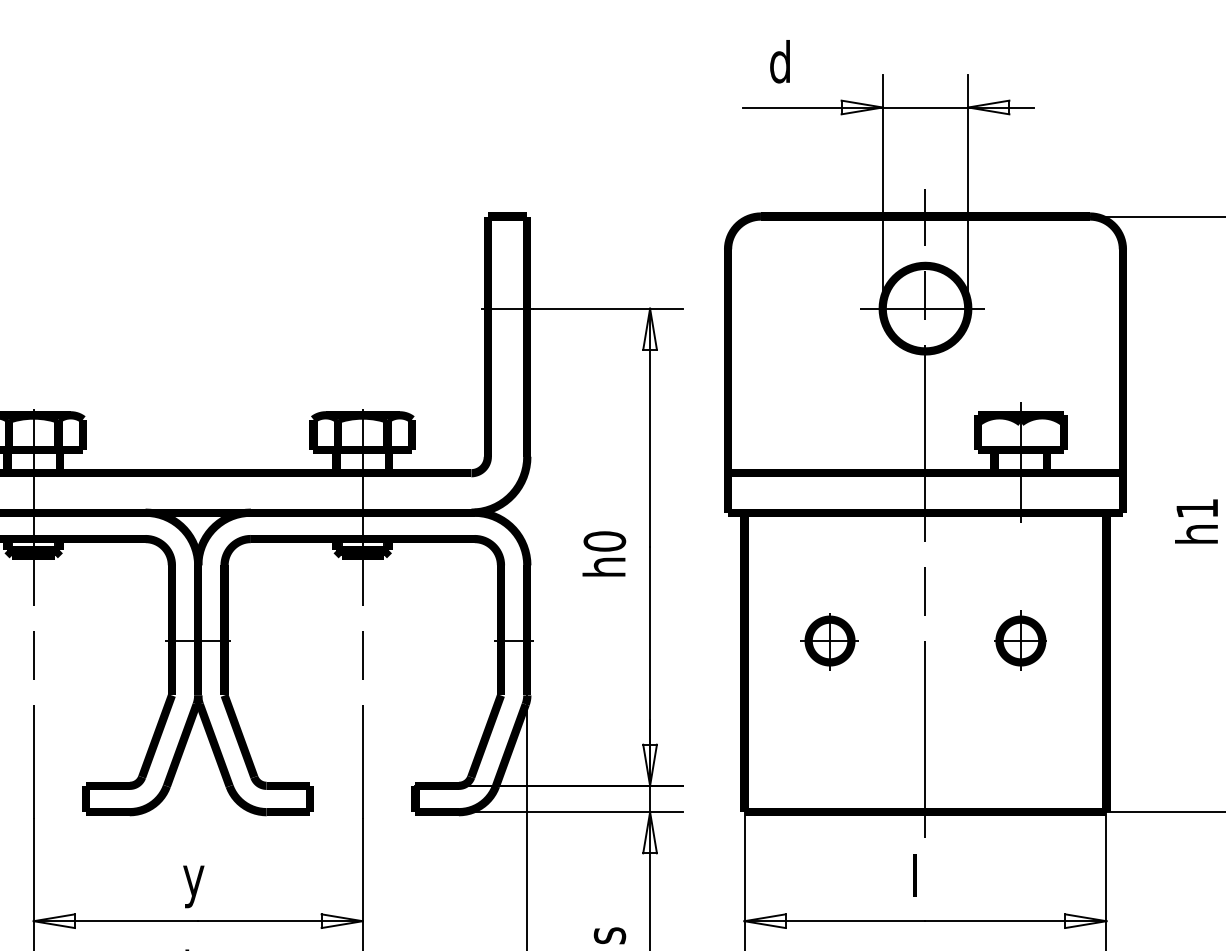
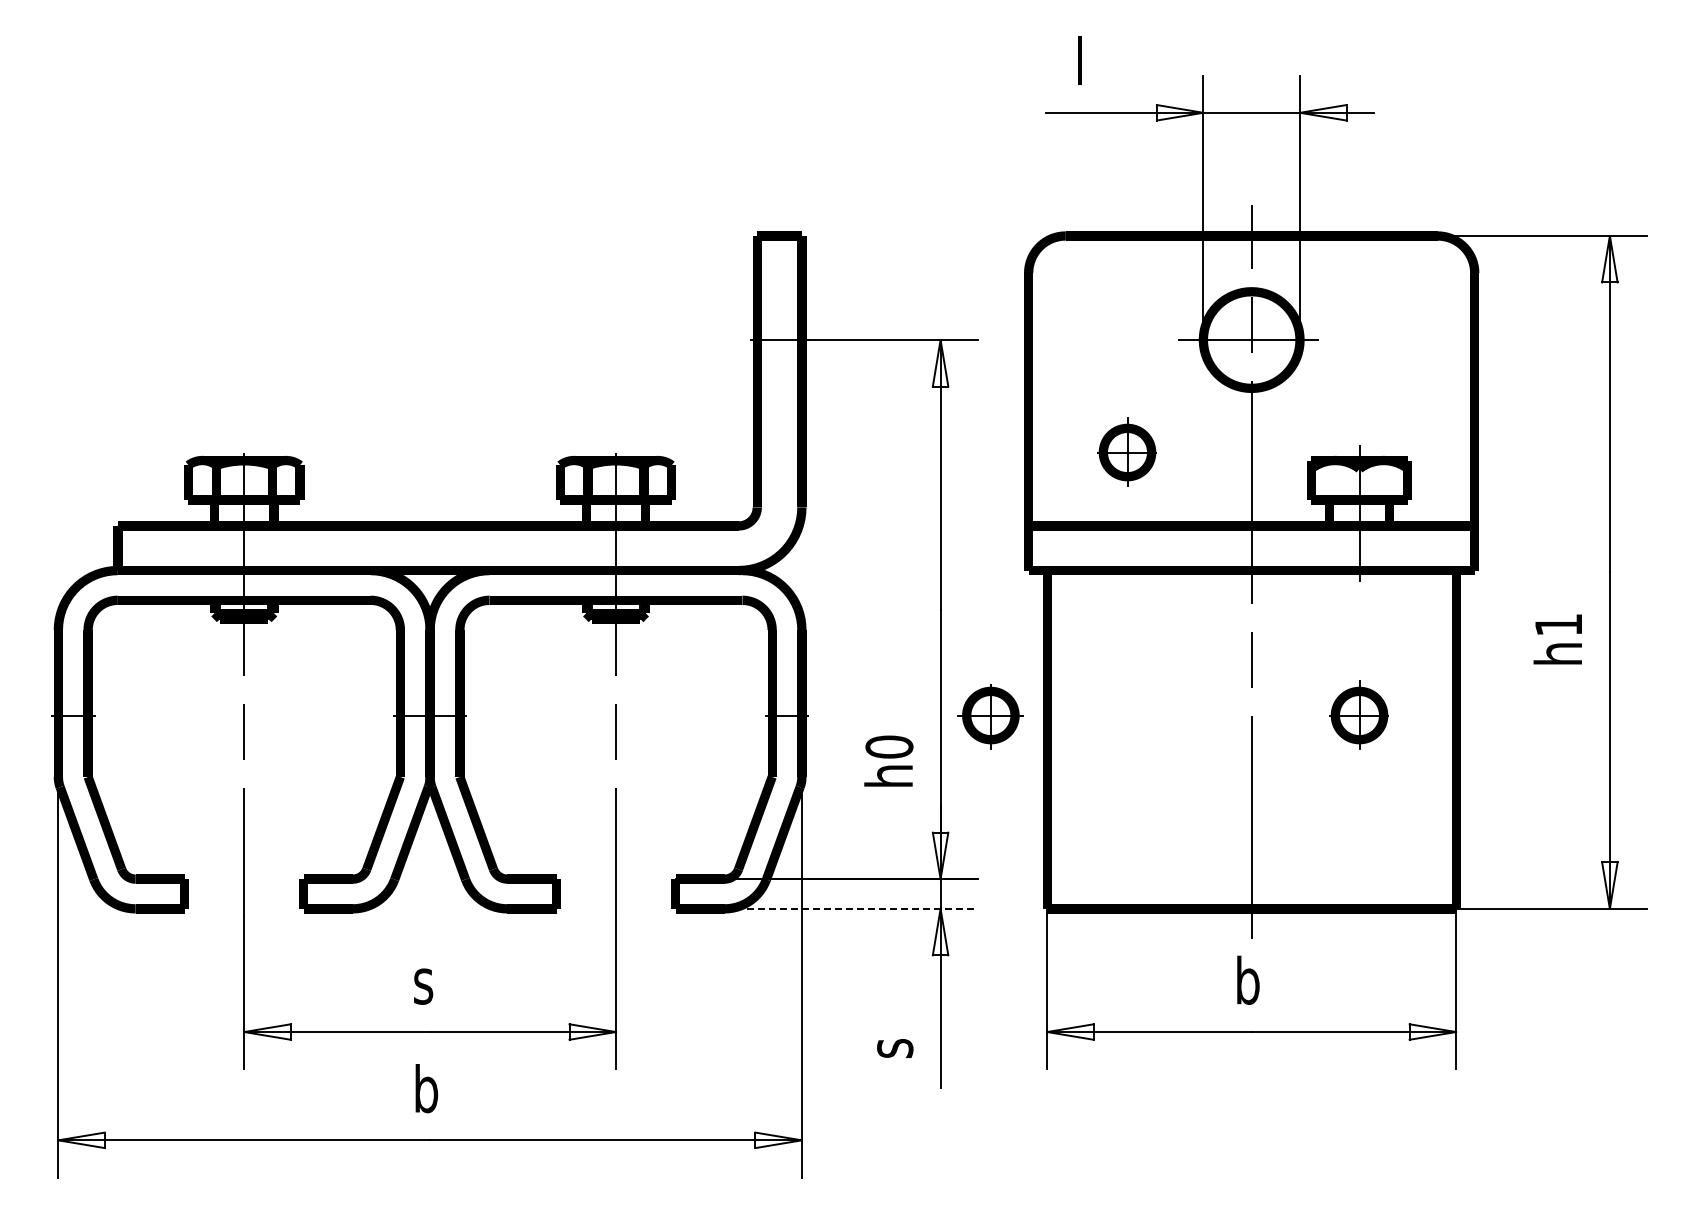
text: (780, 61) -> (1087, 60), d -> l
part: (814, 407) -> (1126, 451), added
text: (1196, 521) -> (1557, 639), moved
text: (603, 553) -> (888, 760), moved
part: (829, 641) -> (990, 716), moved
line: (571, 811) -> (851, 908), solid -> dashed
text: (922, 874) -> (1248, 979), l -> b
text: (194, 886) -> (425, 992), y -> s

